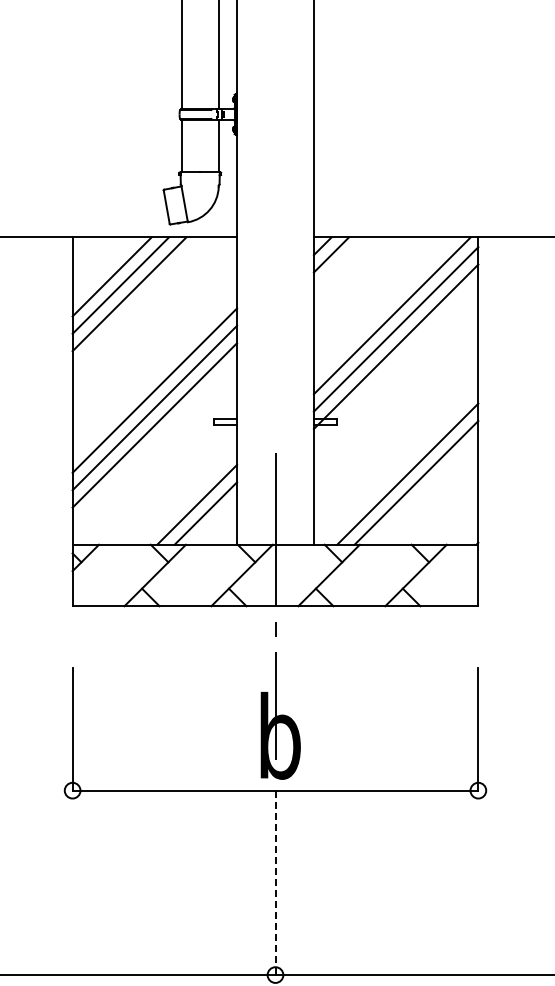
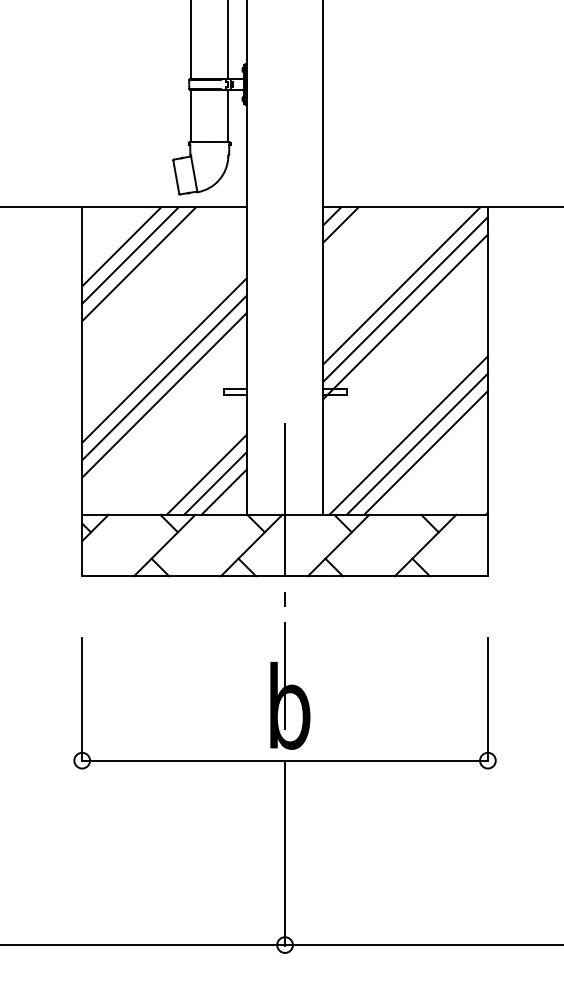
line: (398, 465) -> (408, 435), added
line: (213, 521) -> (223, 491), added
line: (275, 883) -> (285, 853), dashed -> solid

